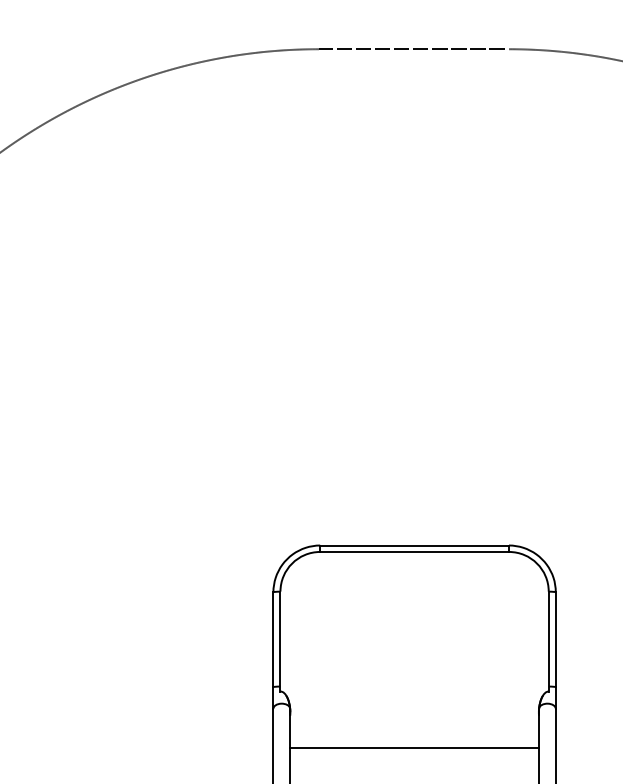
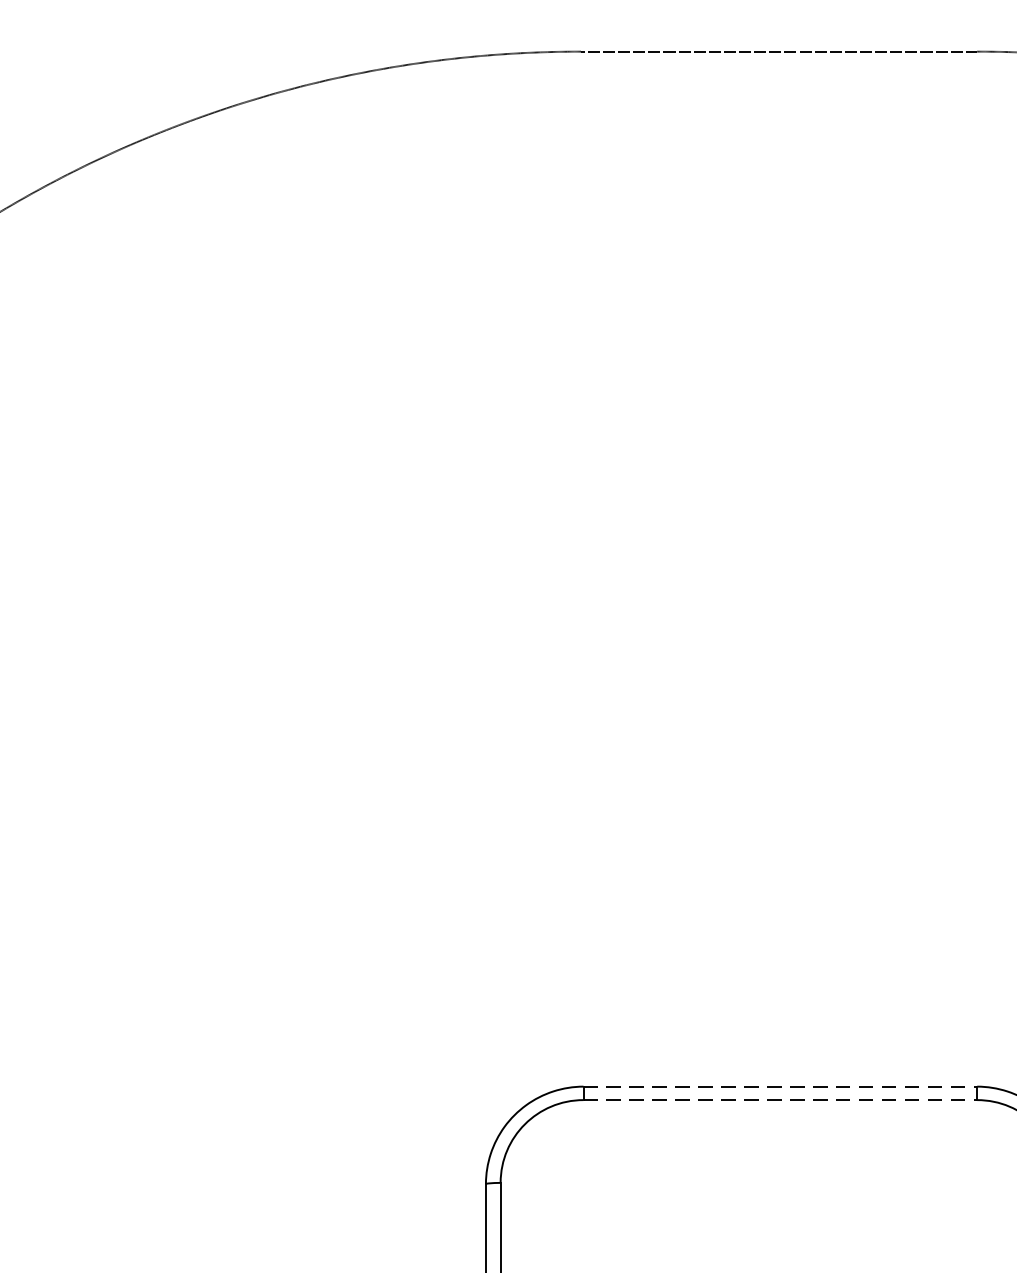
line: (415, 545) -> (782, 1086), solid -> dashed
line: (415, 551) -> (782, 1099), solid -> dashed

